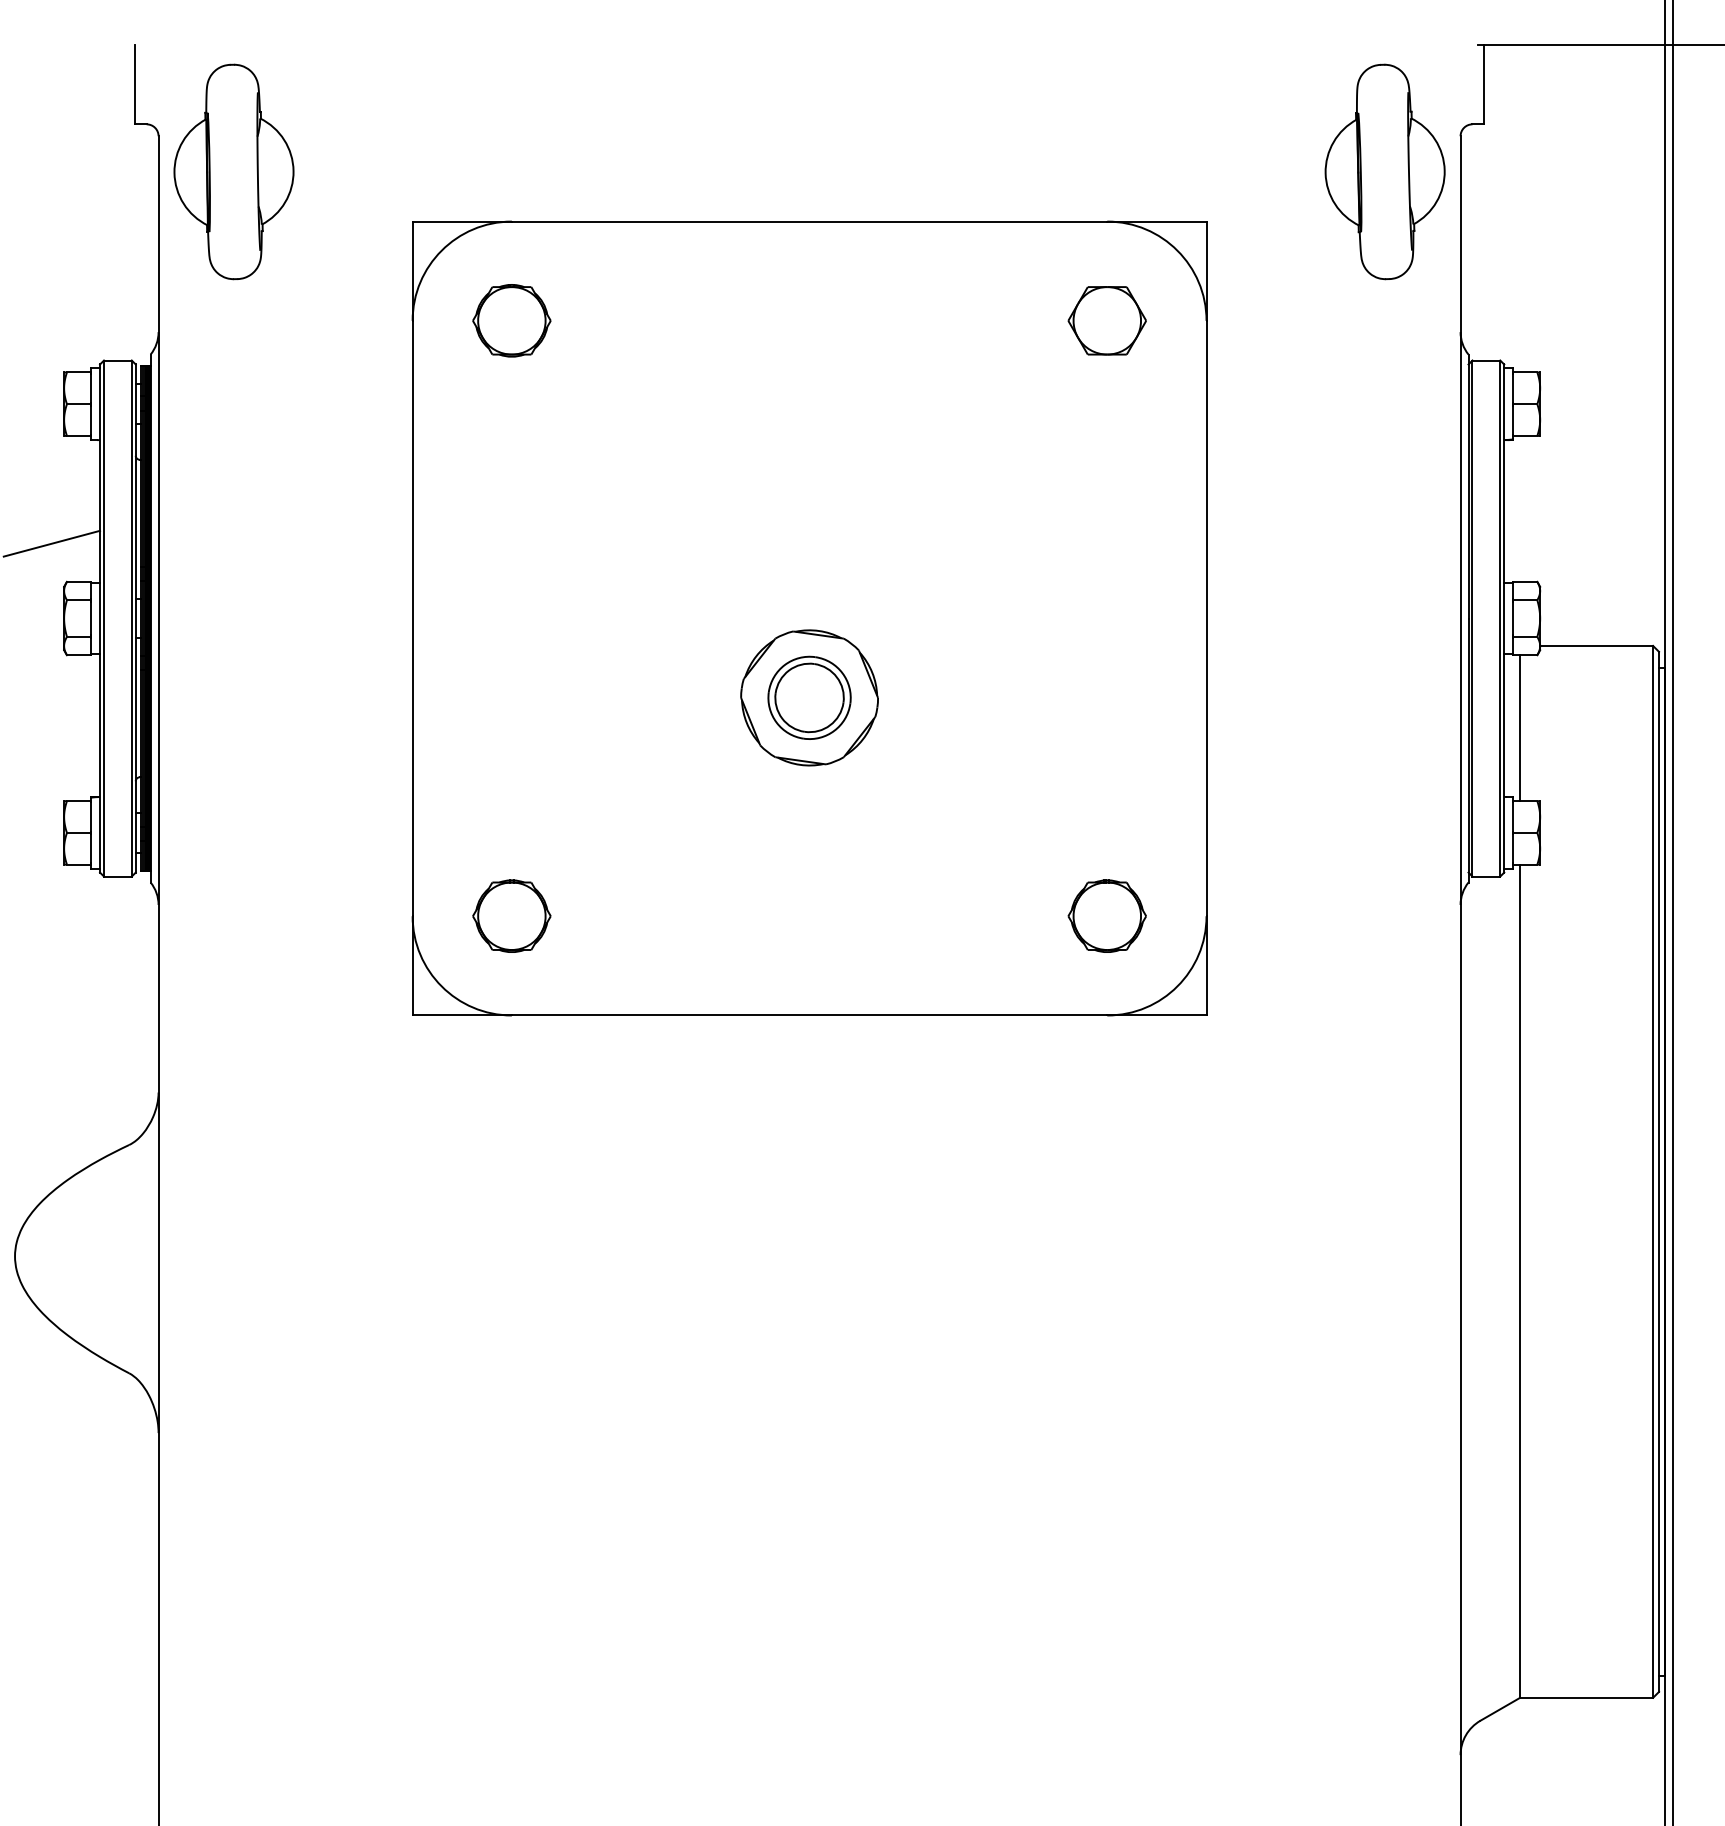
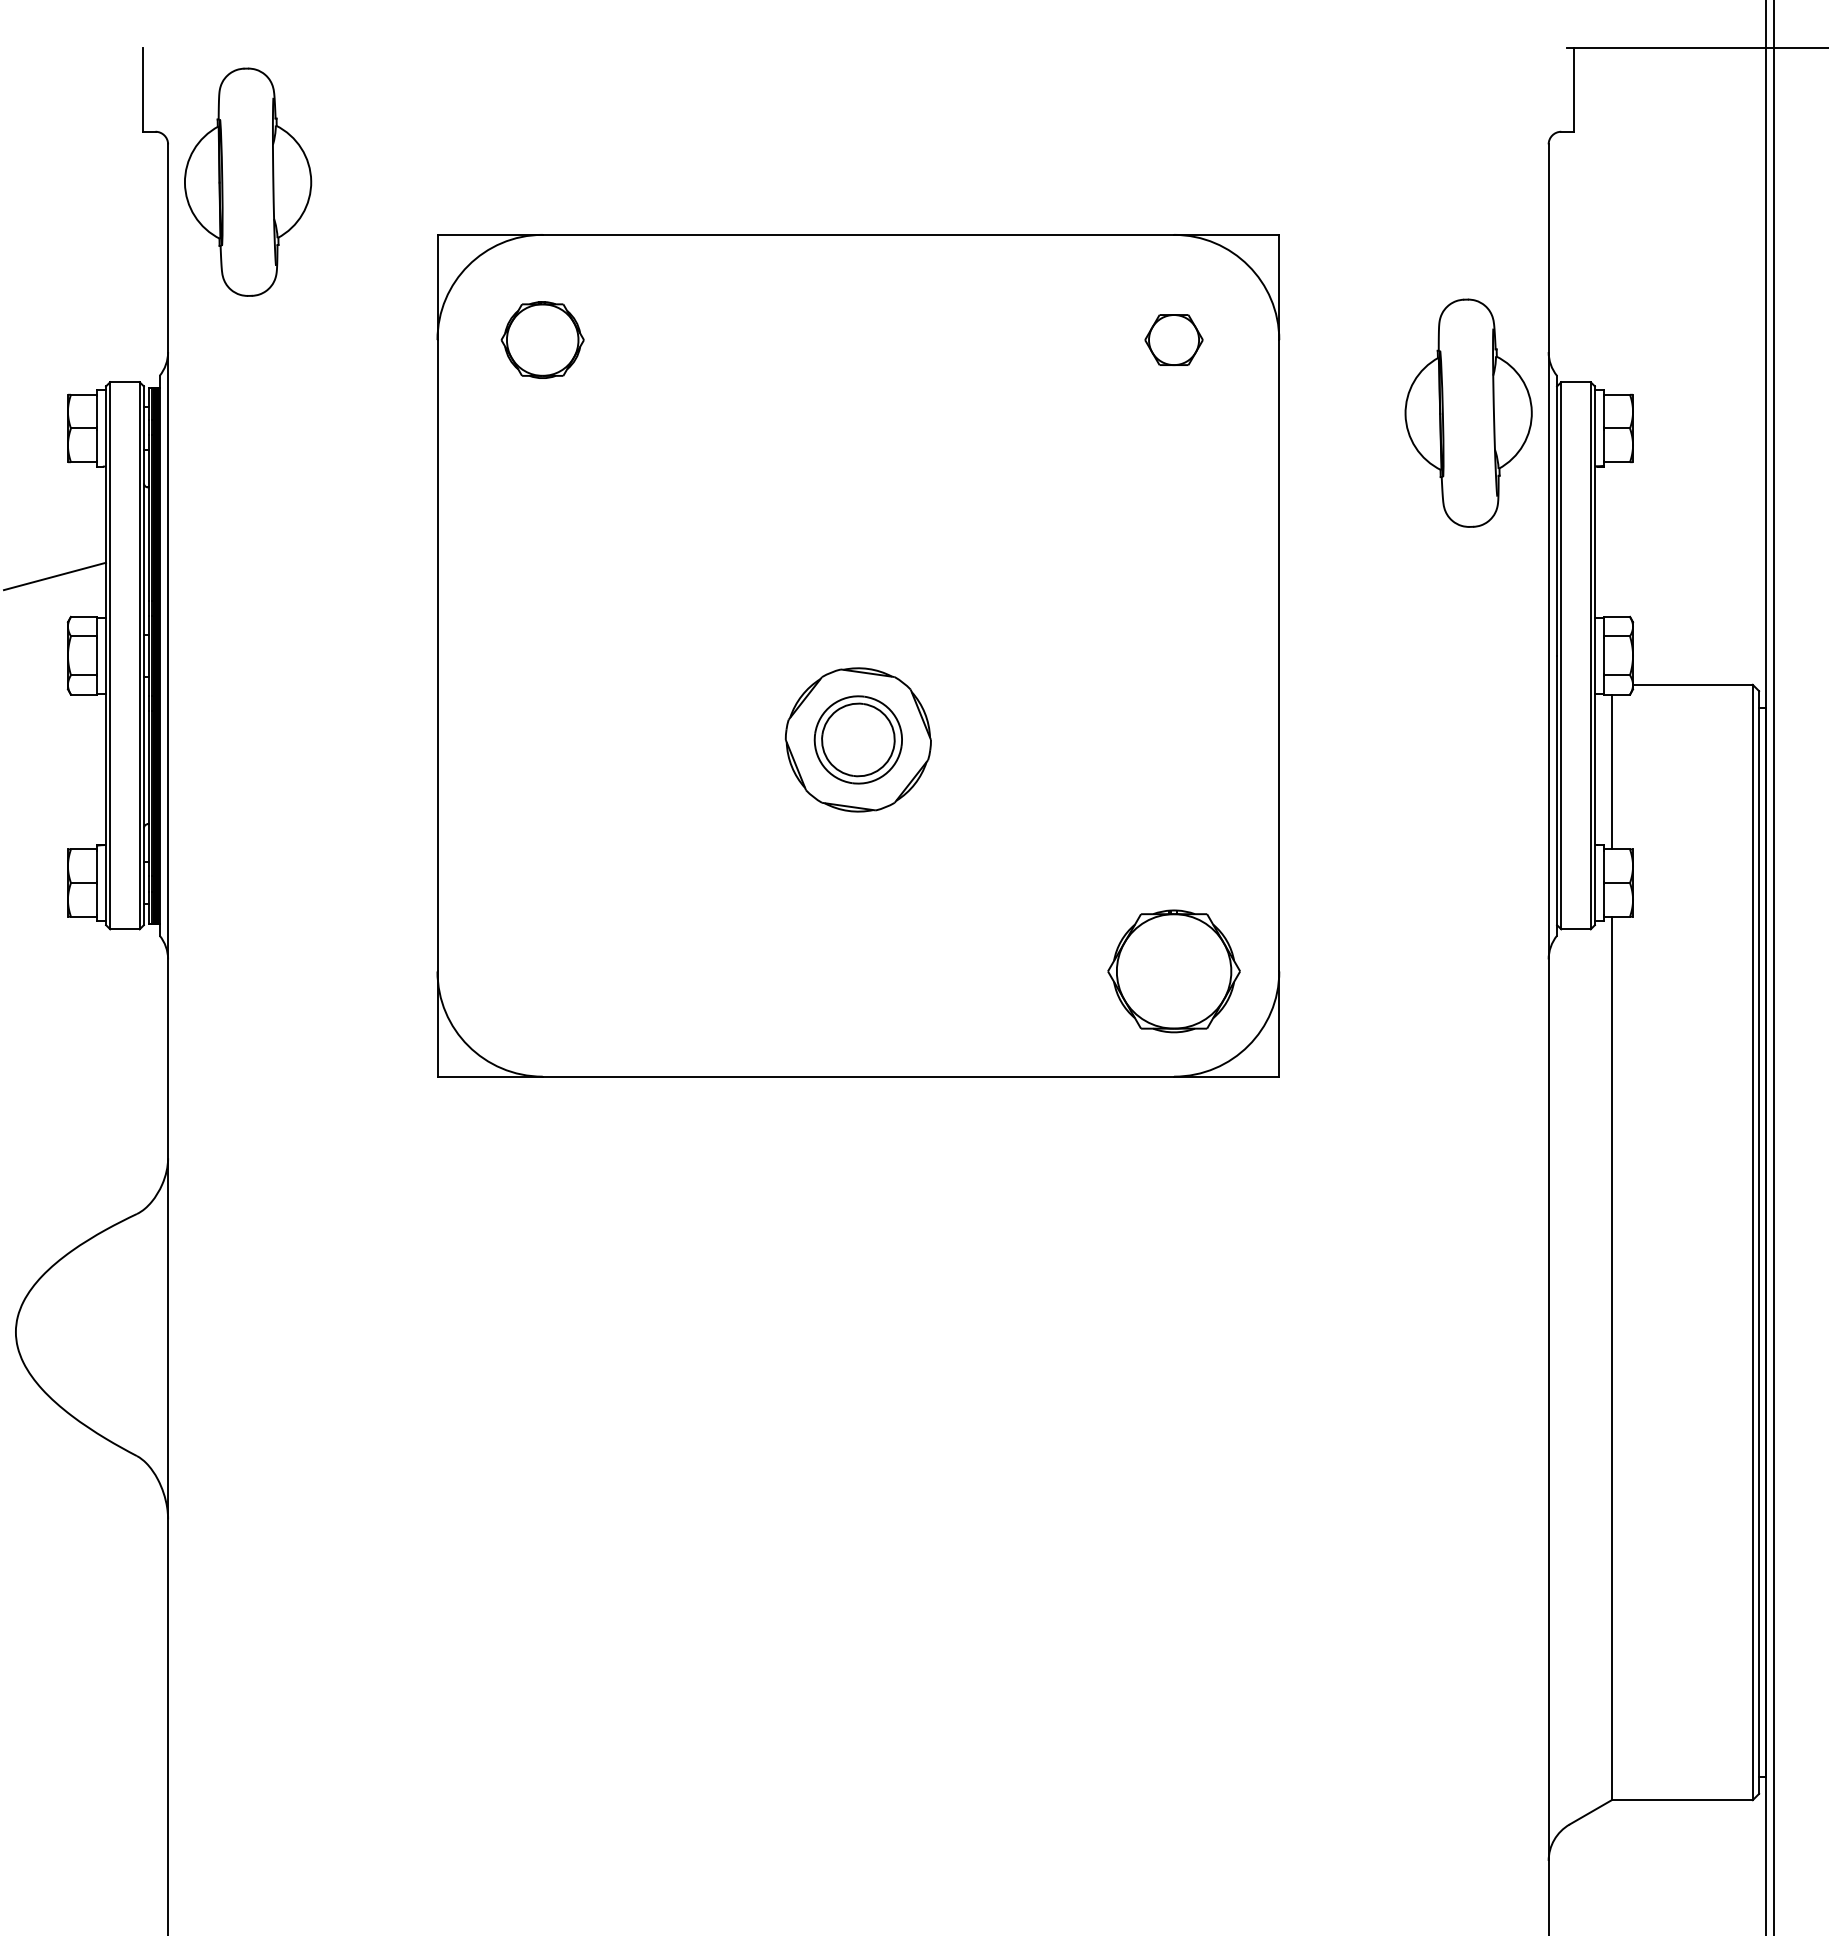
part: (1384, 171) -> (1468, 412), moved
part: (1106, 320) -> (1173, 339), size x0.7
part: (511, 916) -> (542, 971), removed
part: (1106, 916) -> (1173, 971), size x1.6

